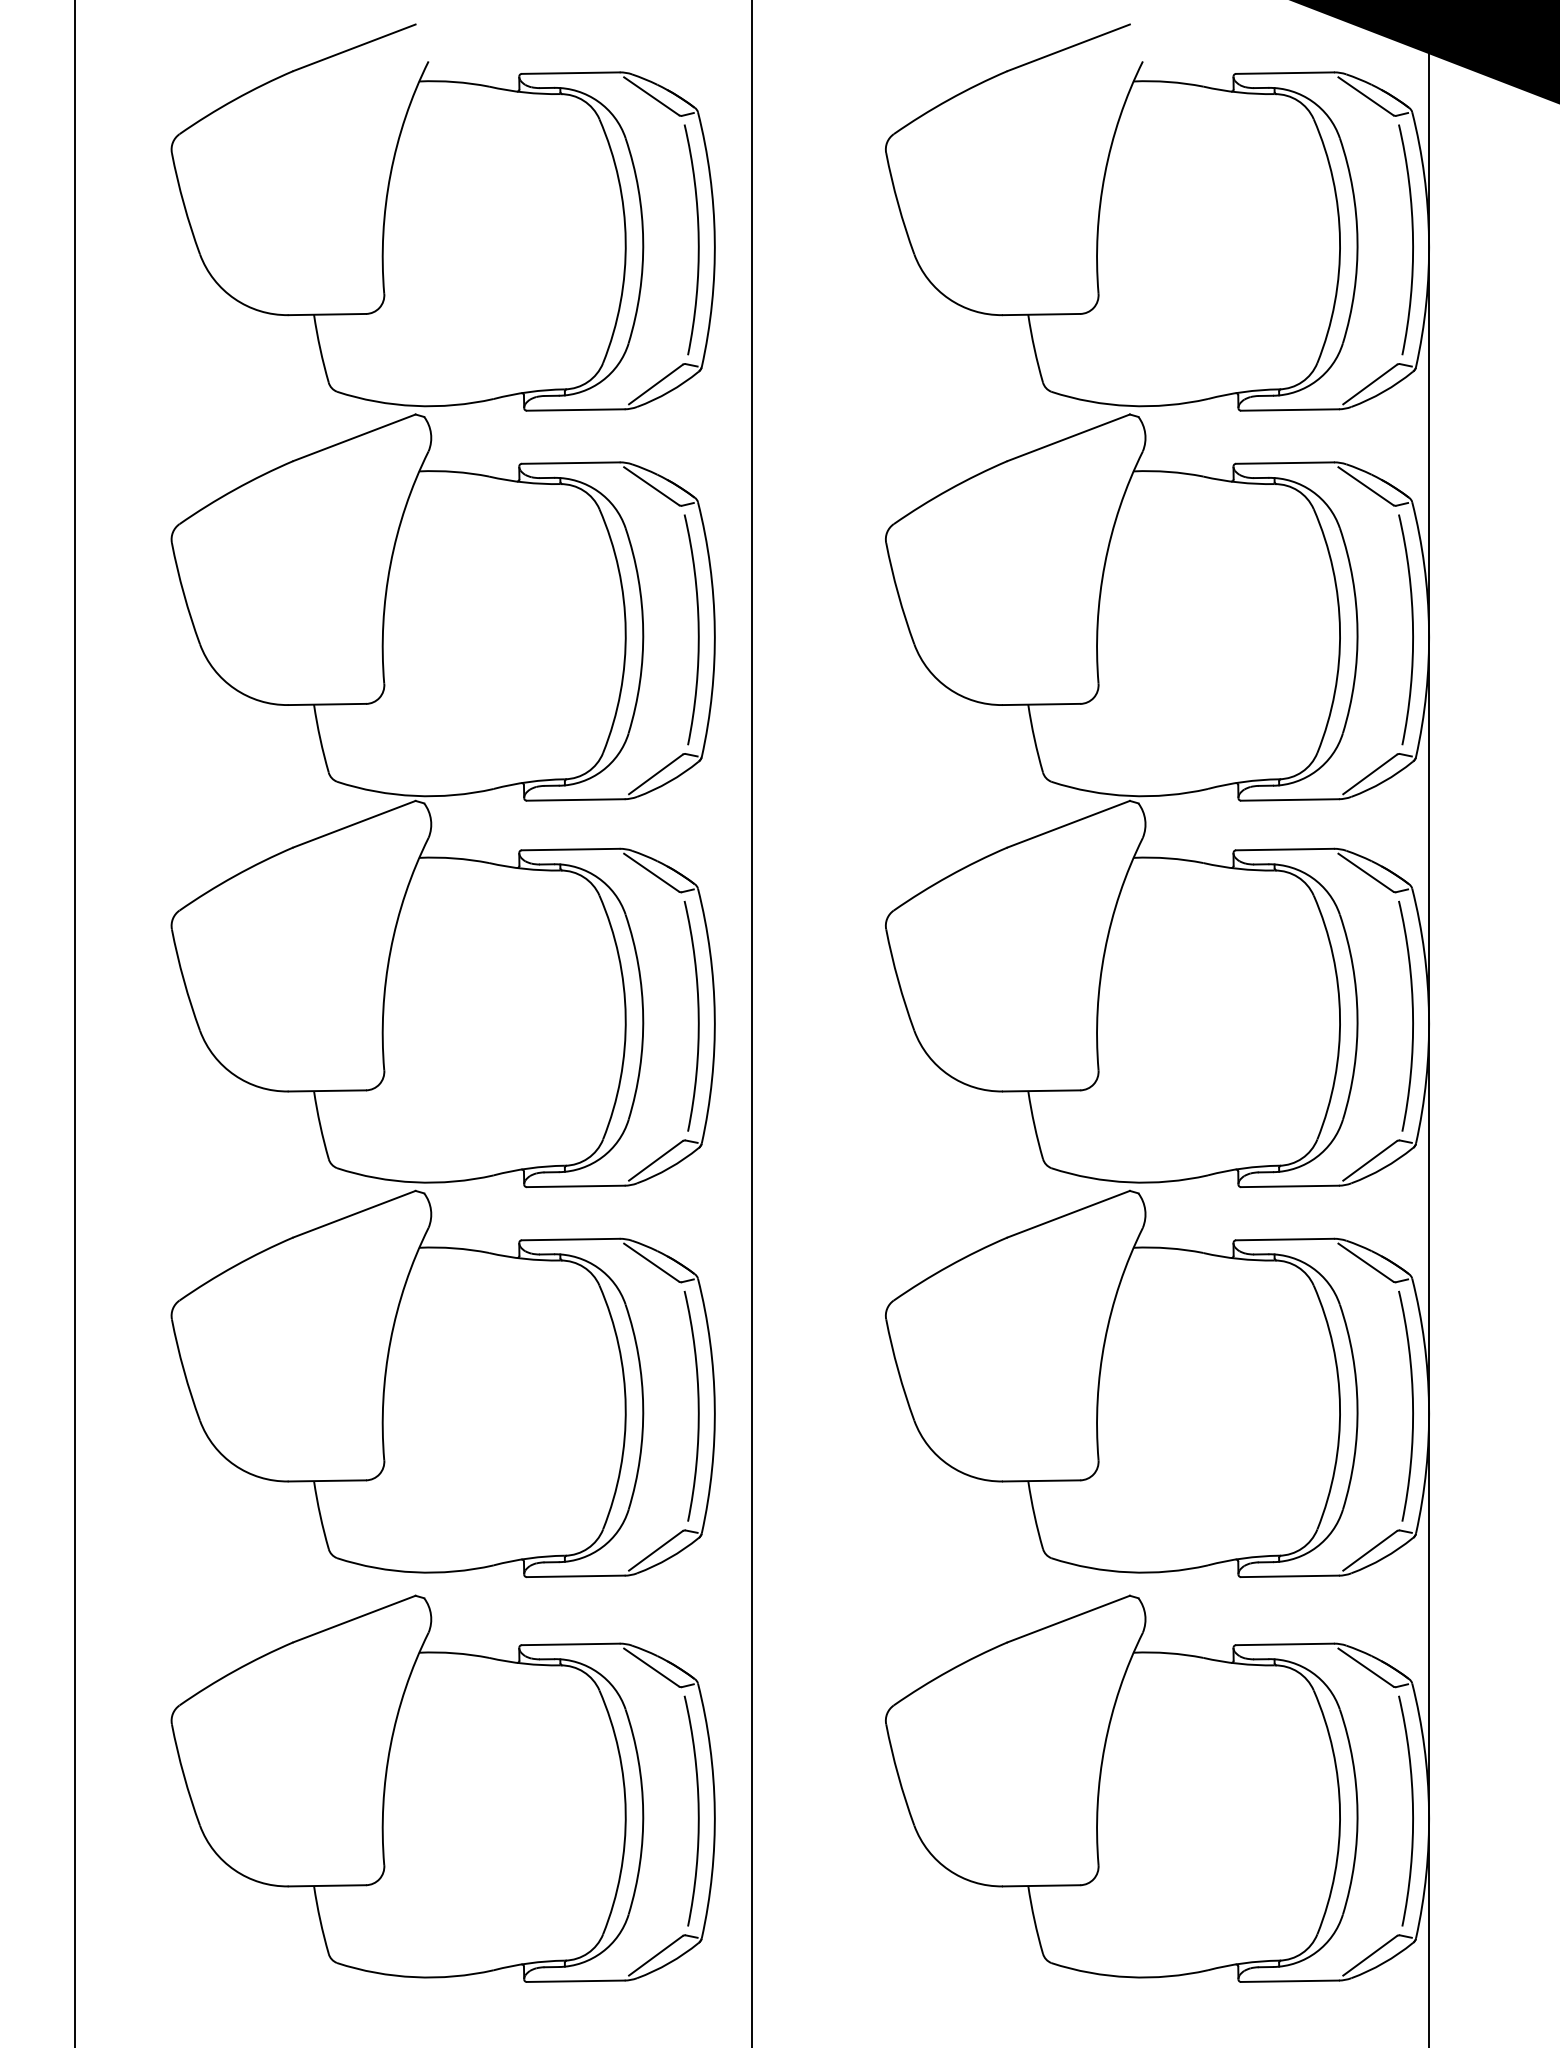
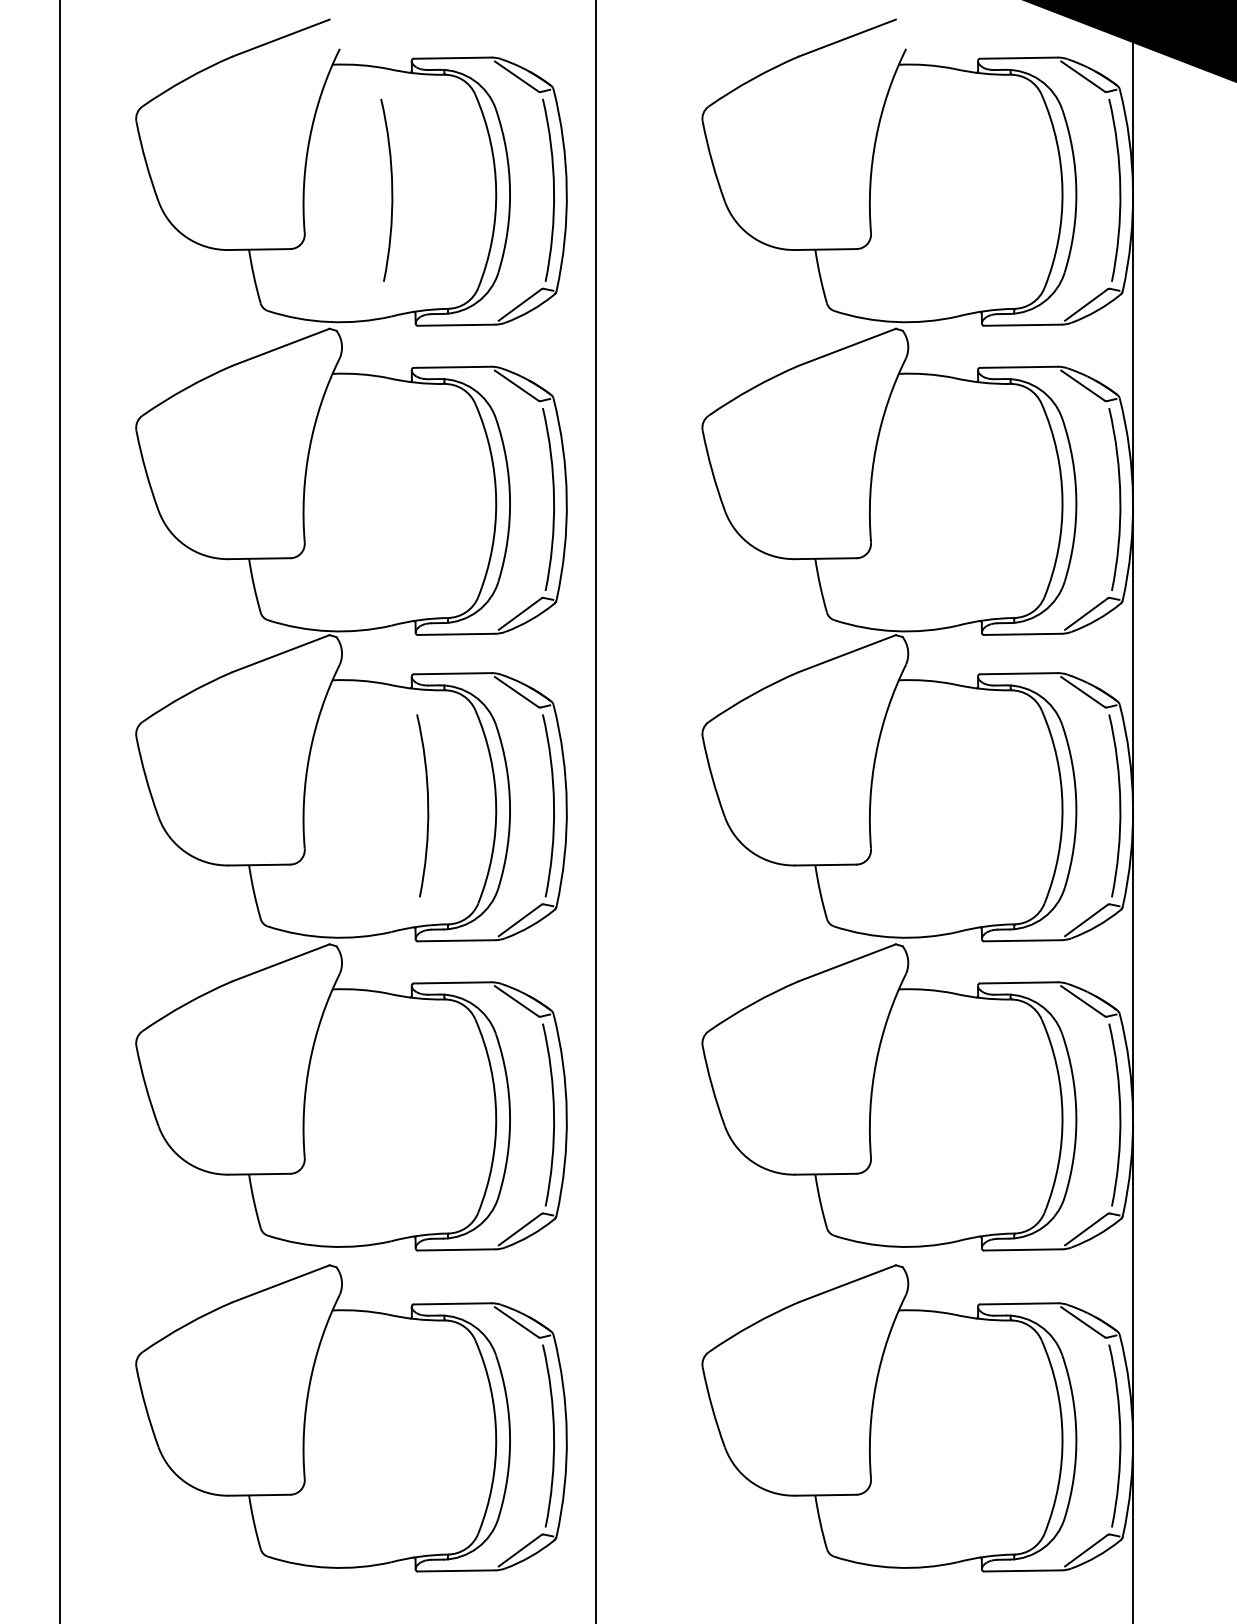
arc: (493, 239) -> (391, 190), added
arc: (539, 1015) -> (427, 805), added

